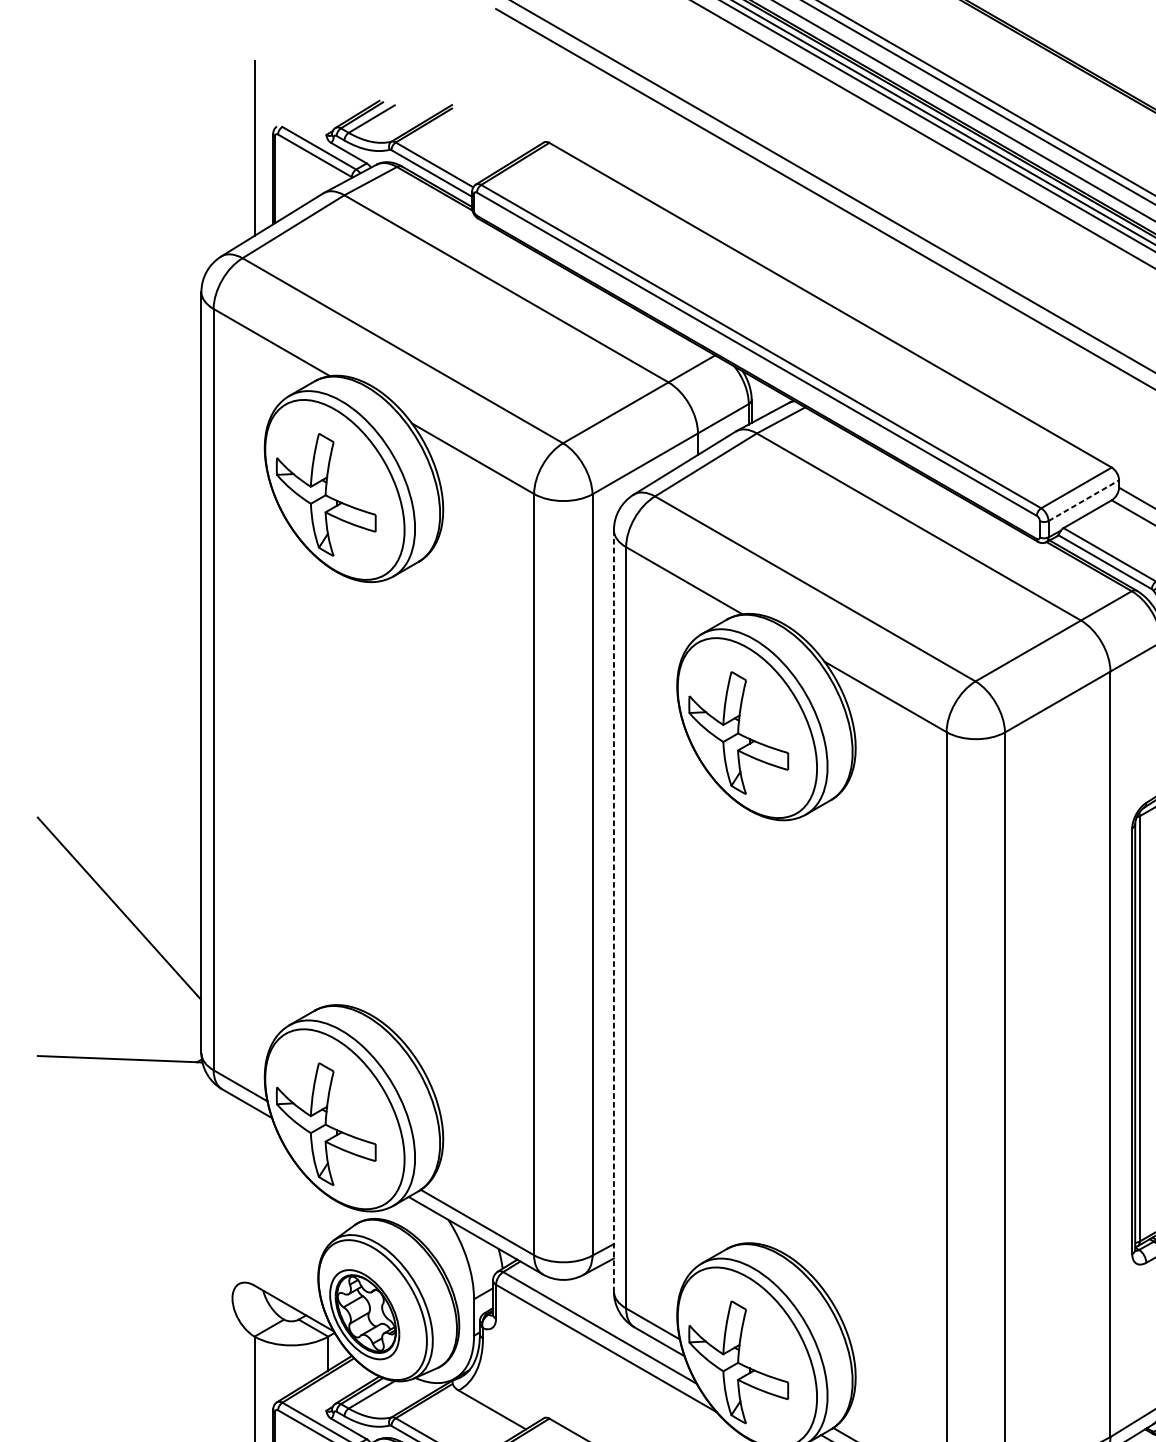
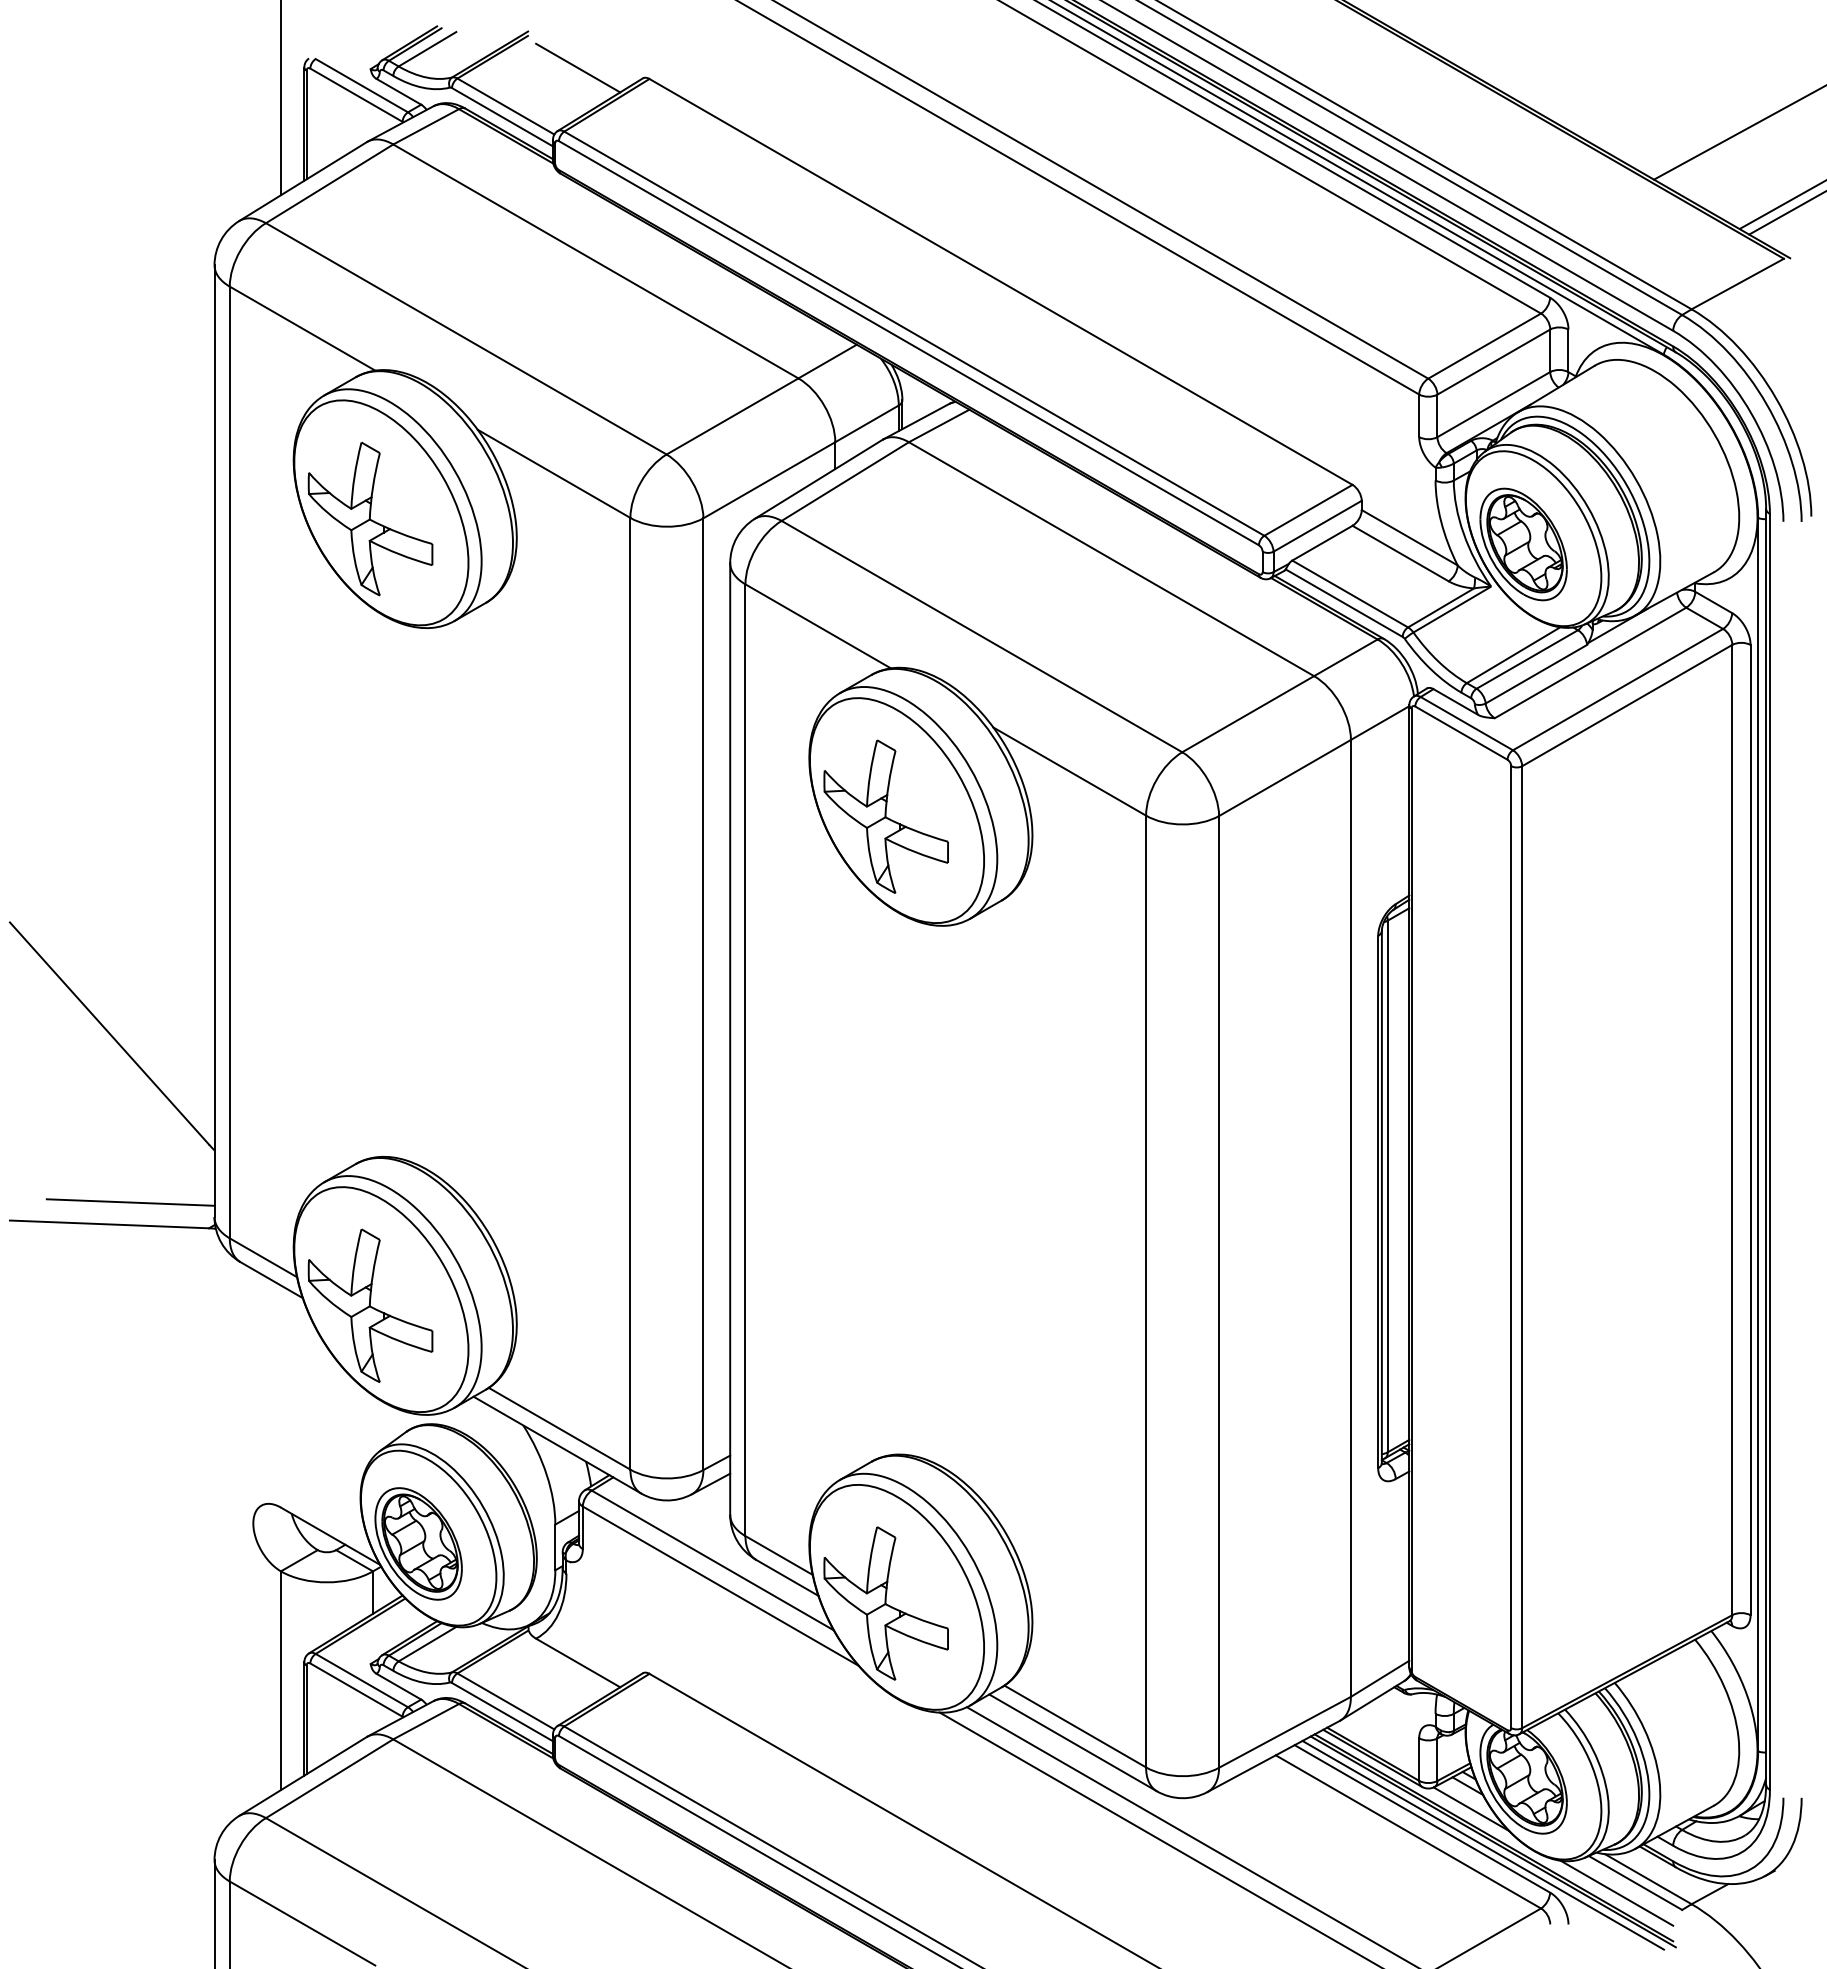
line: (492, 133) -> (578, 67), added
line: (1083, 500) -> (1317, 526), dashed -> solid
line: (614, 910) -> (730, 1038), dashed -> solid
line: (134, 1041) -> (130, 1202), added

